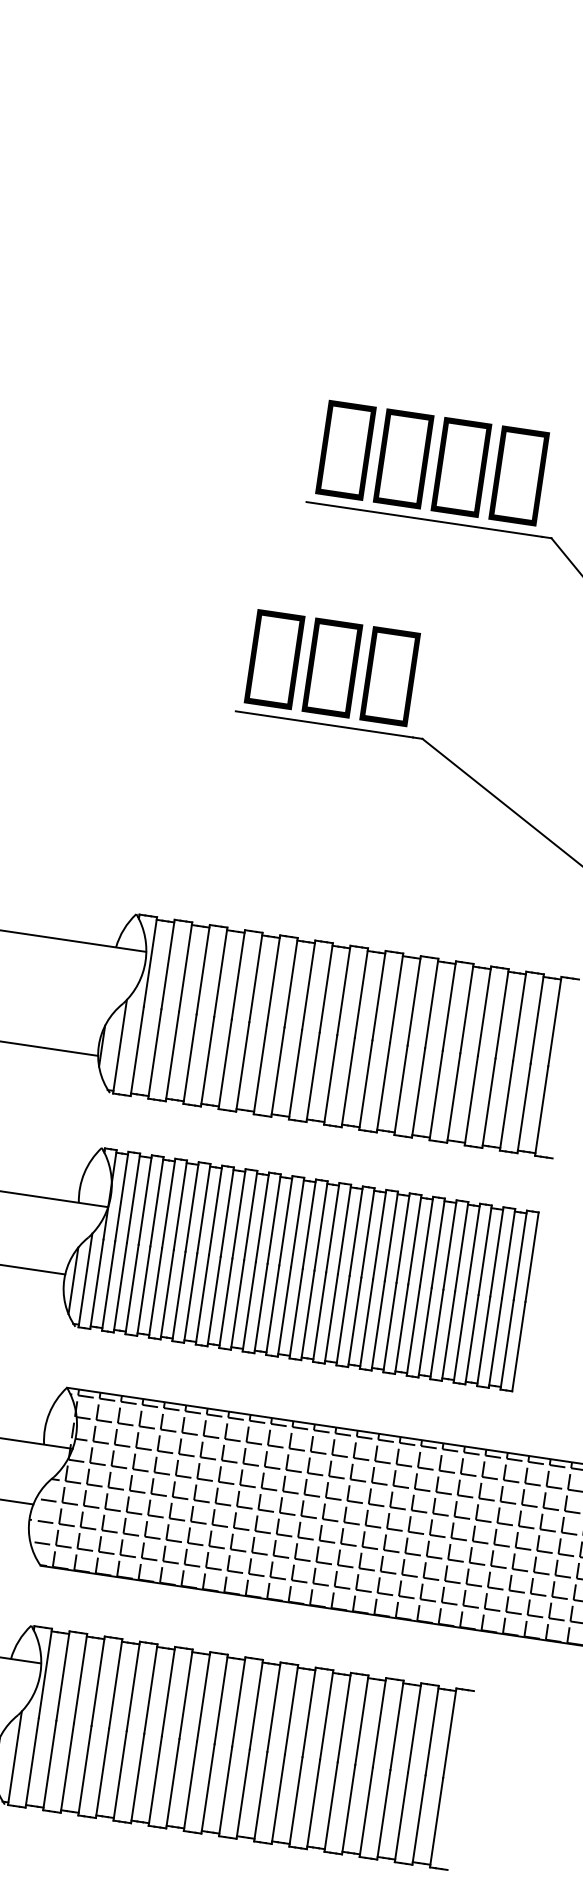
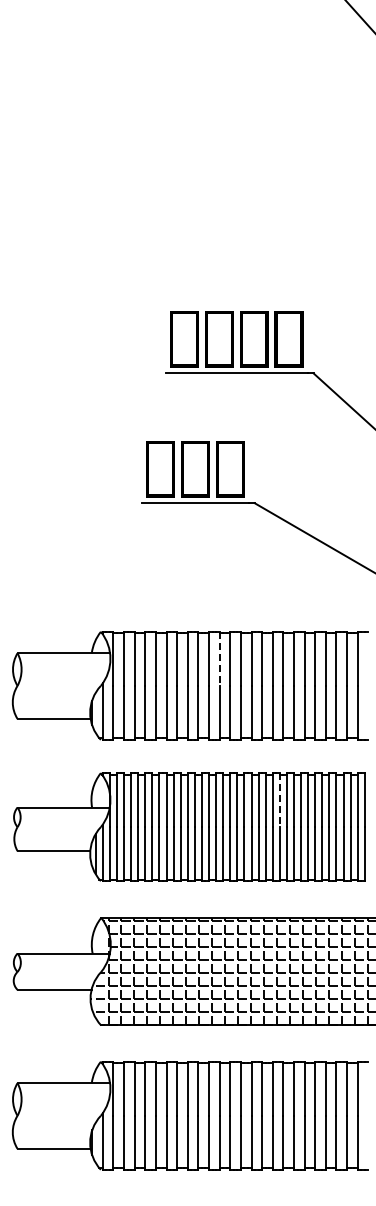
line: (325, 988) -> (219, 659), solid -> dashed
line: (390, 1236) -> (279, 800), solid -> dashed

